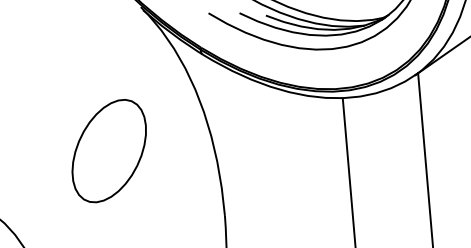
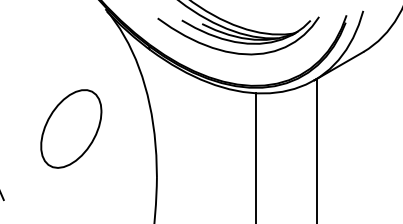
part: (109, 150) -> (71, 128), moved

